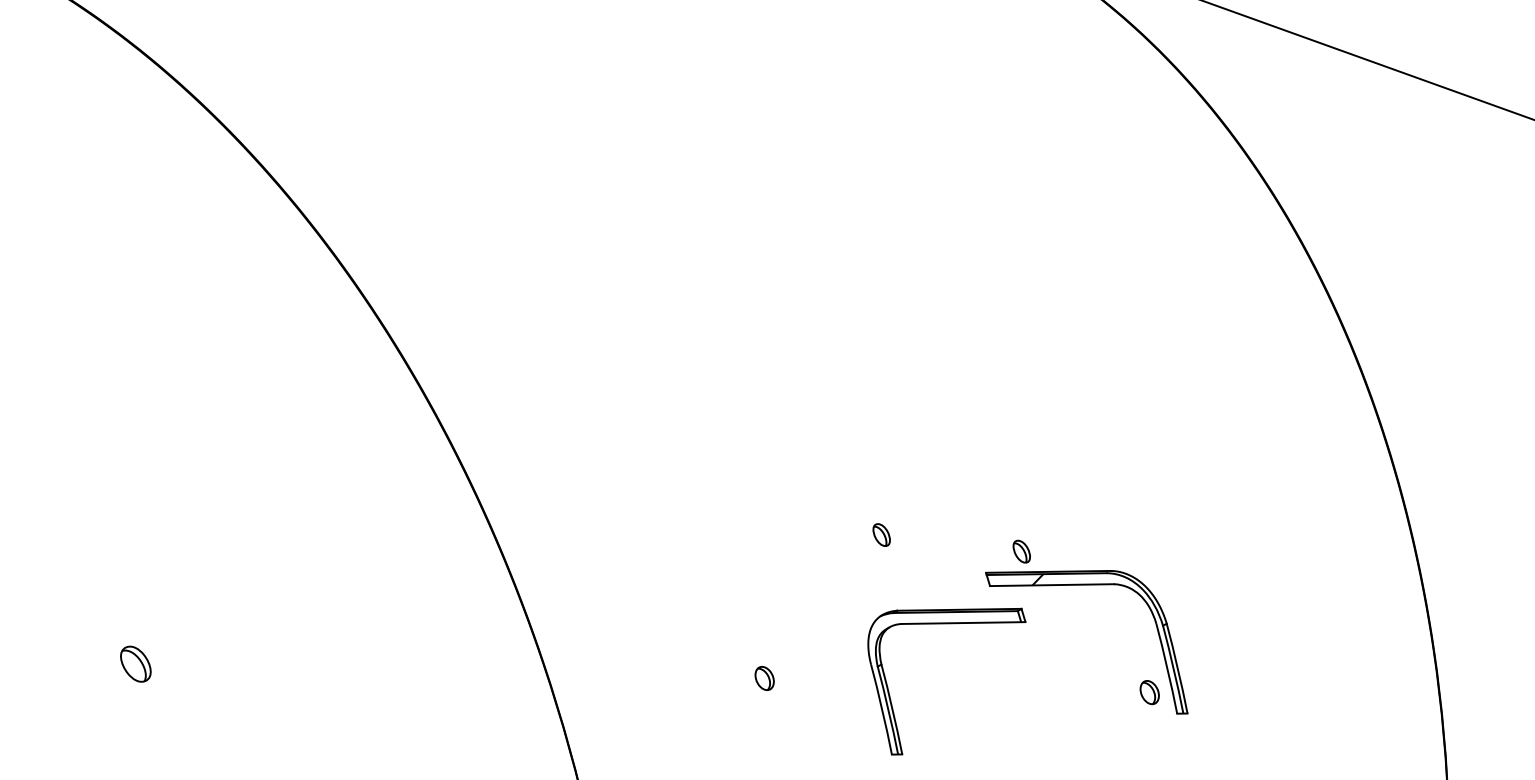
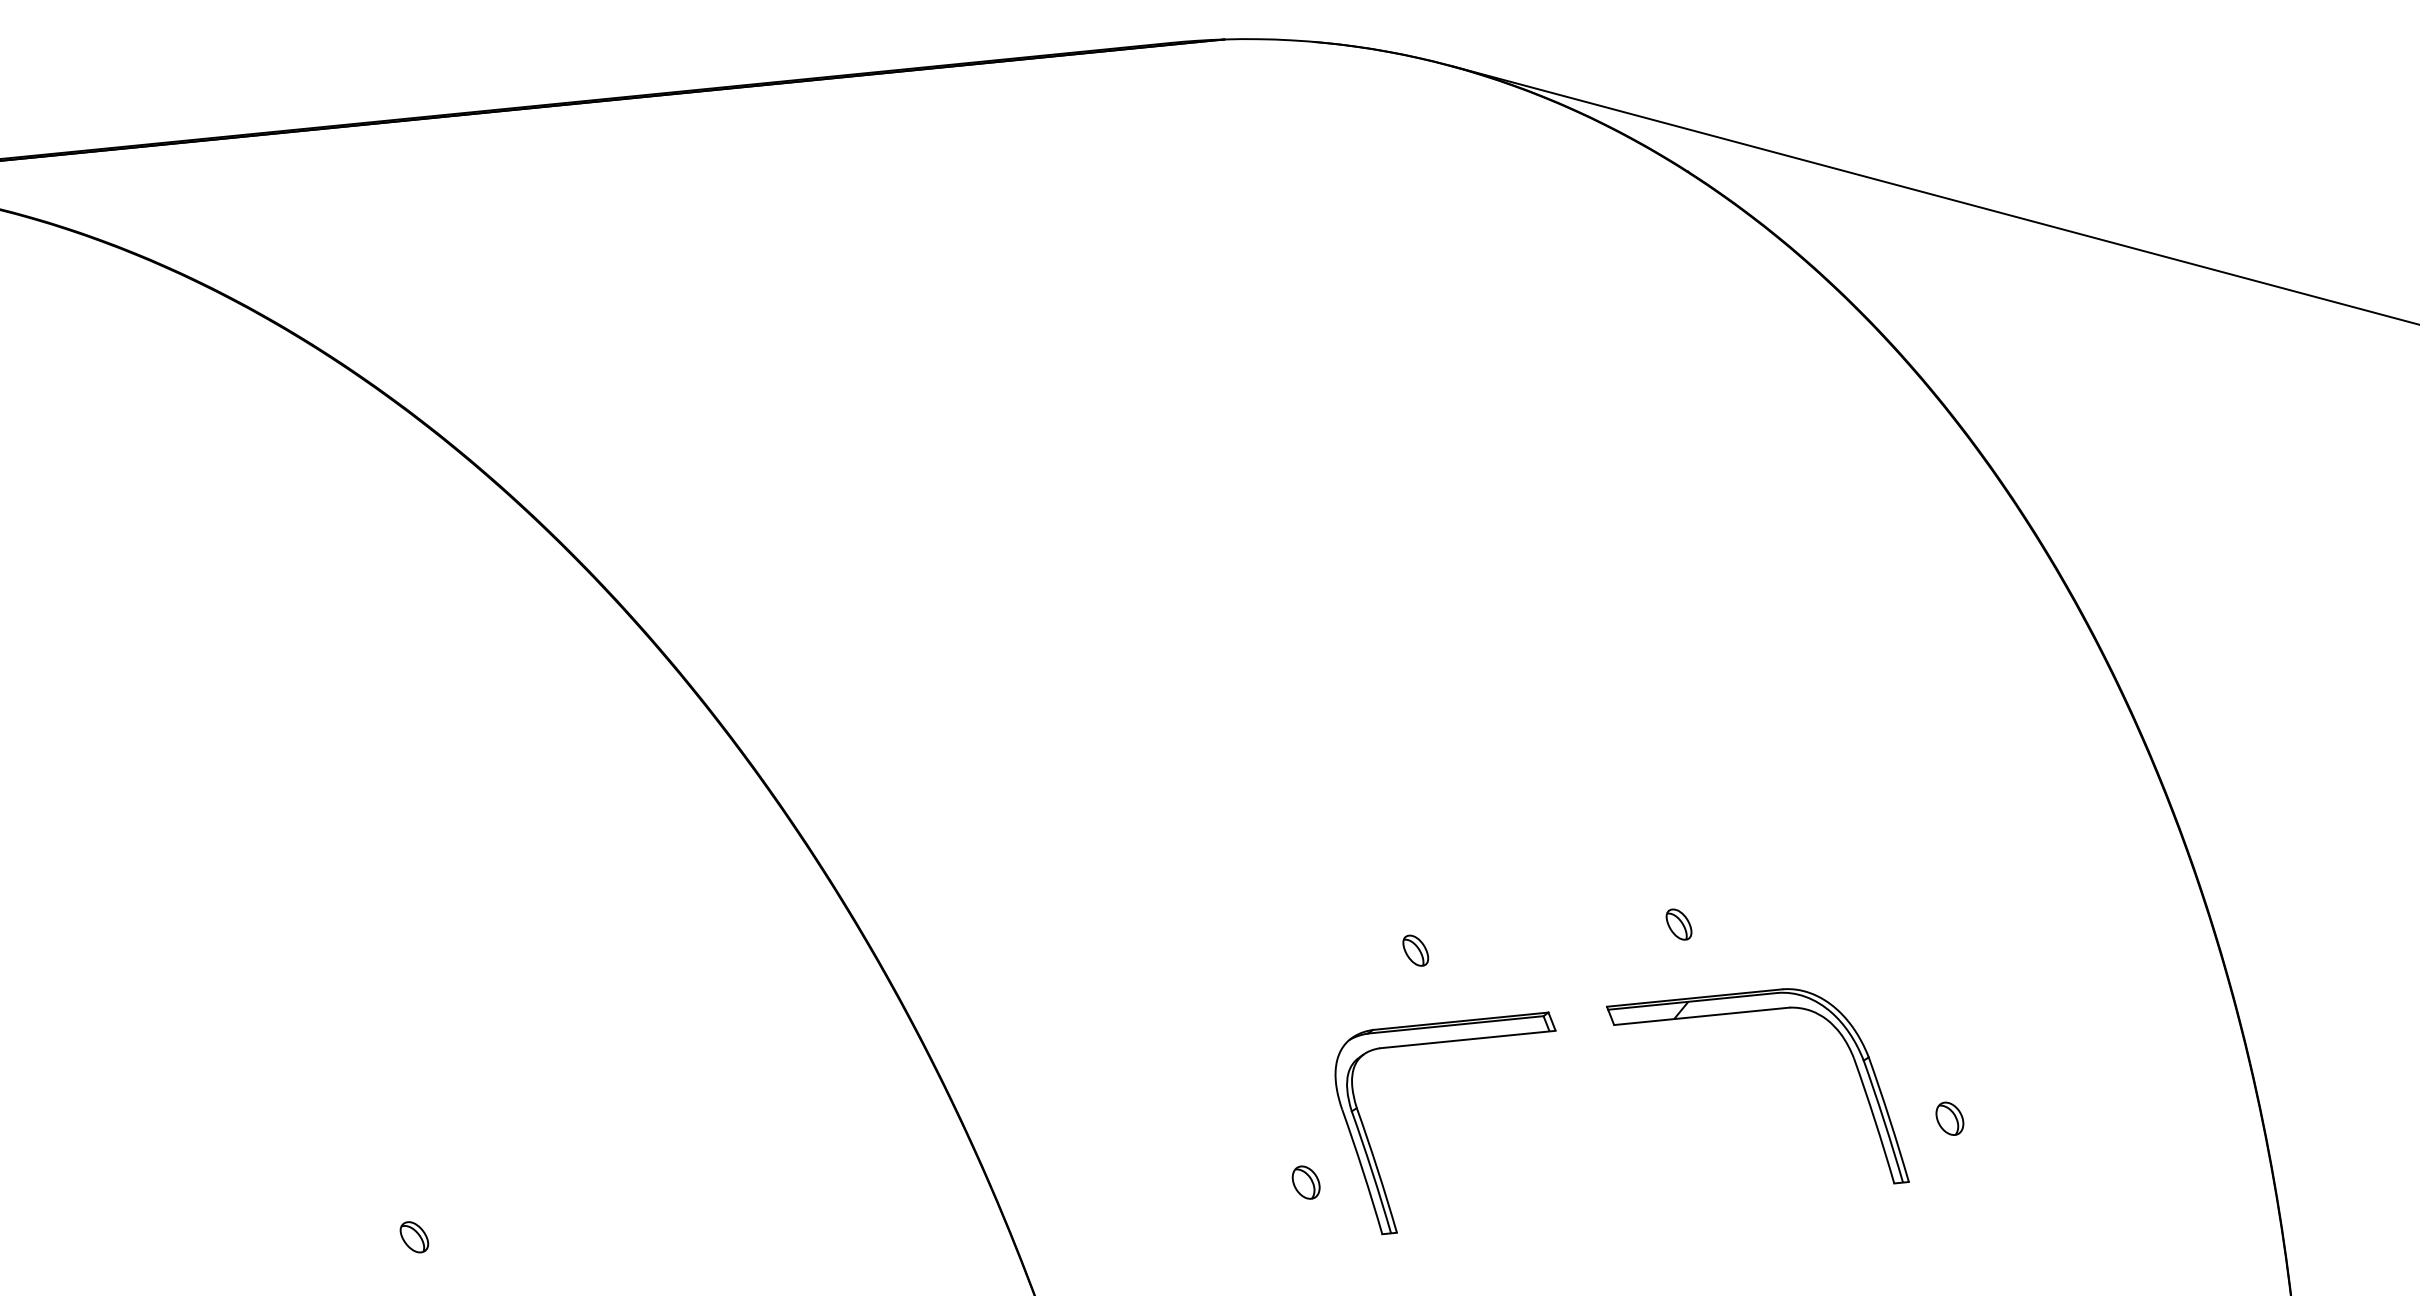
part: (881, 534) -> (1415, 950), moved
part: (1021, 551) -> (1678, 924), moved
part: (135, 664) -> (414, 1237), size x0.62
part: (1149, 692) -> (1949, 1118), moved
part: (889, 693) -> (1371, 1147), moved

